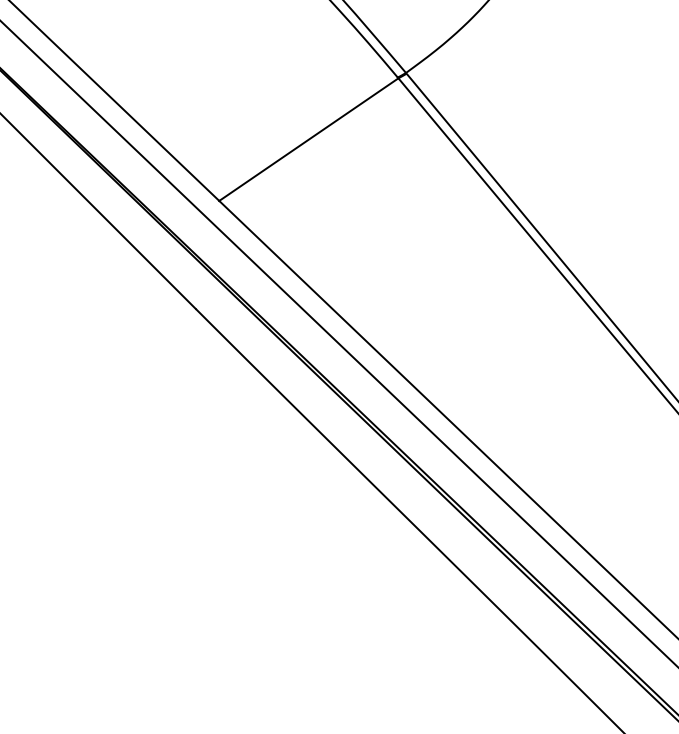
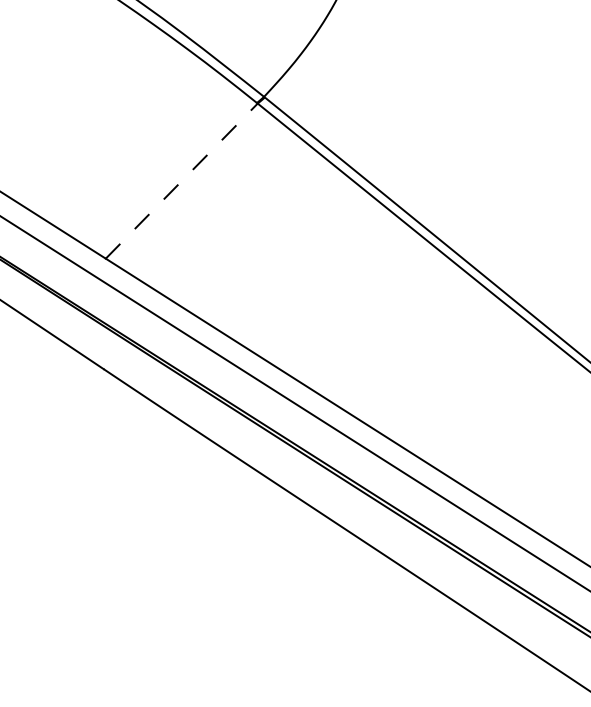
line: (308, 139) -> (181, 181), solid -> dashed

